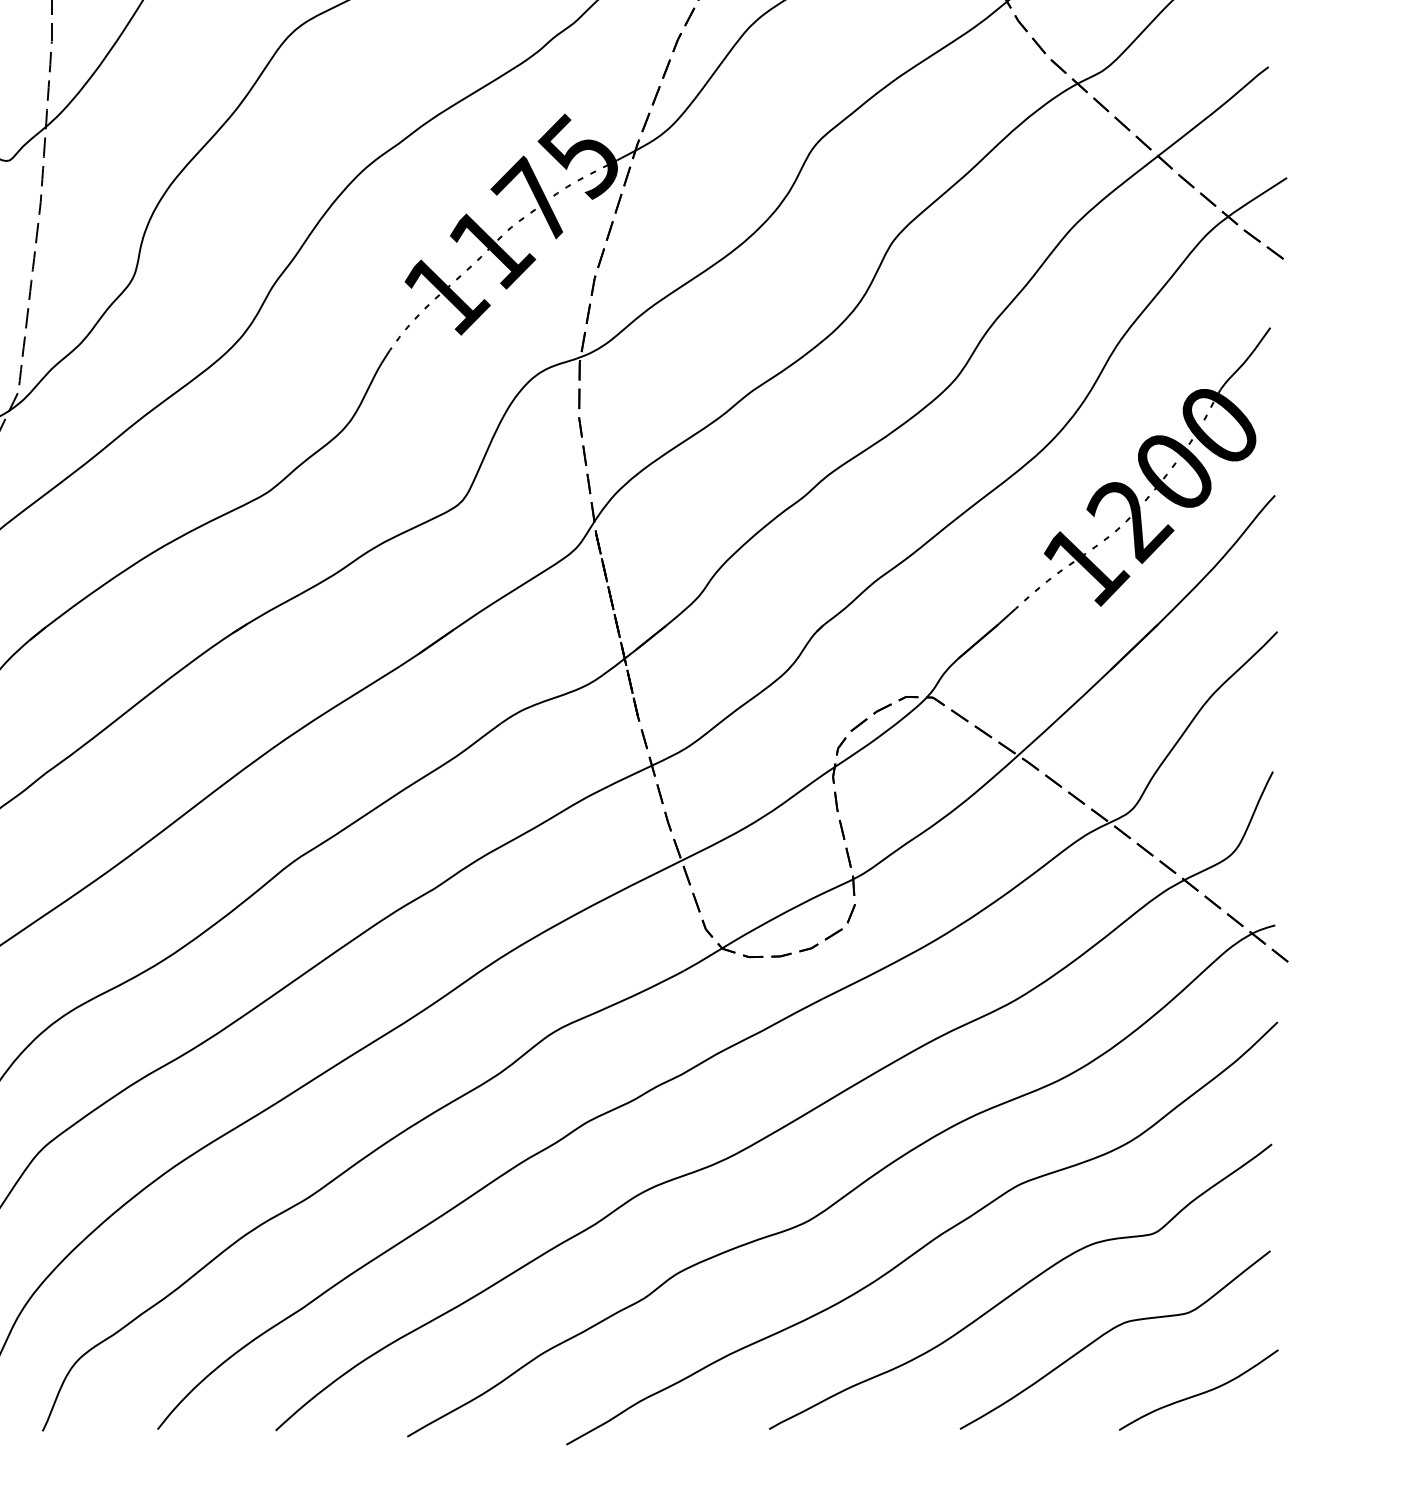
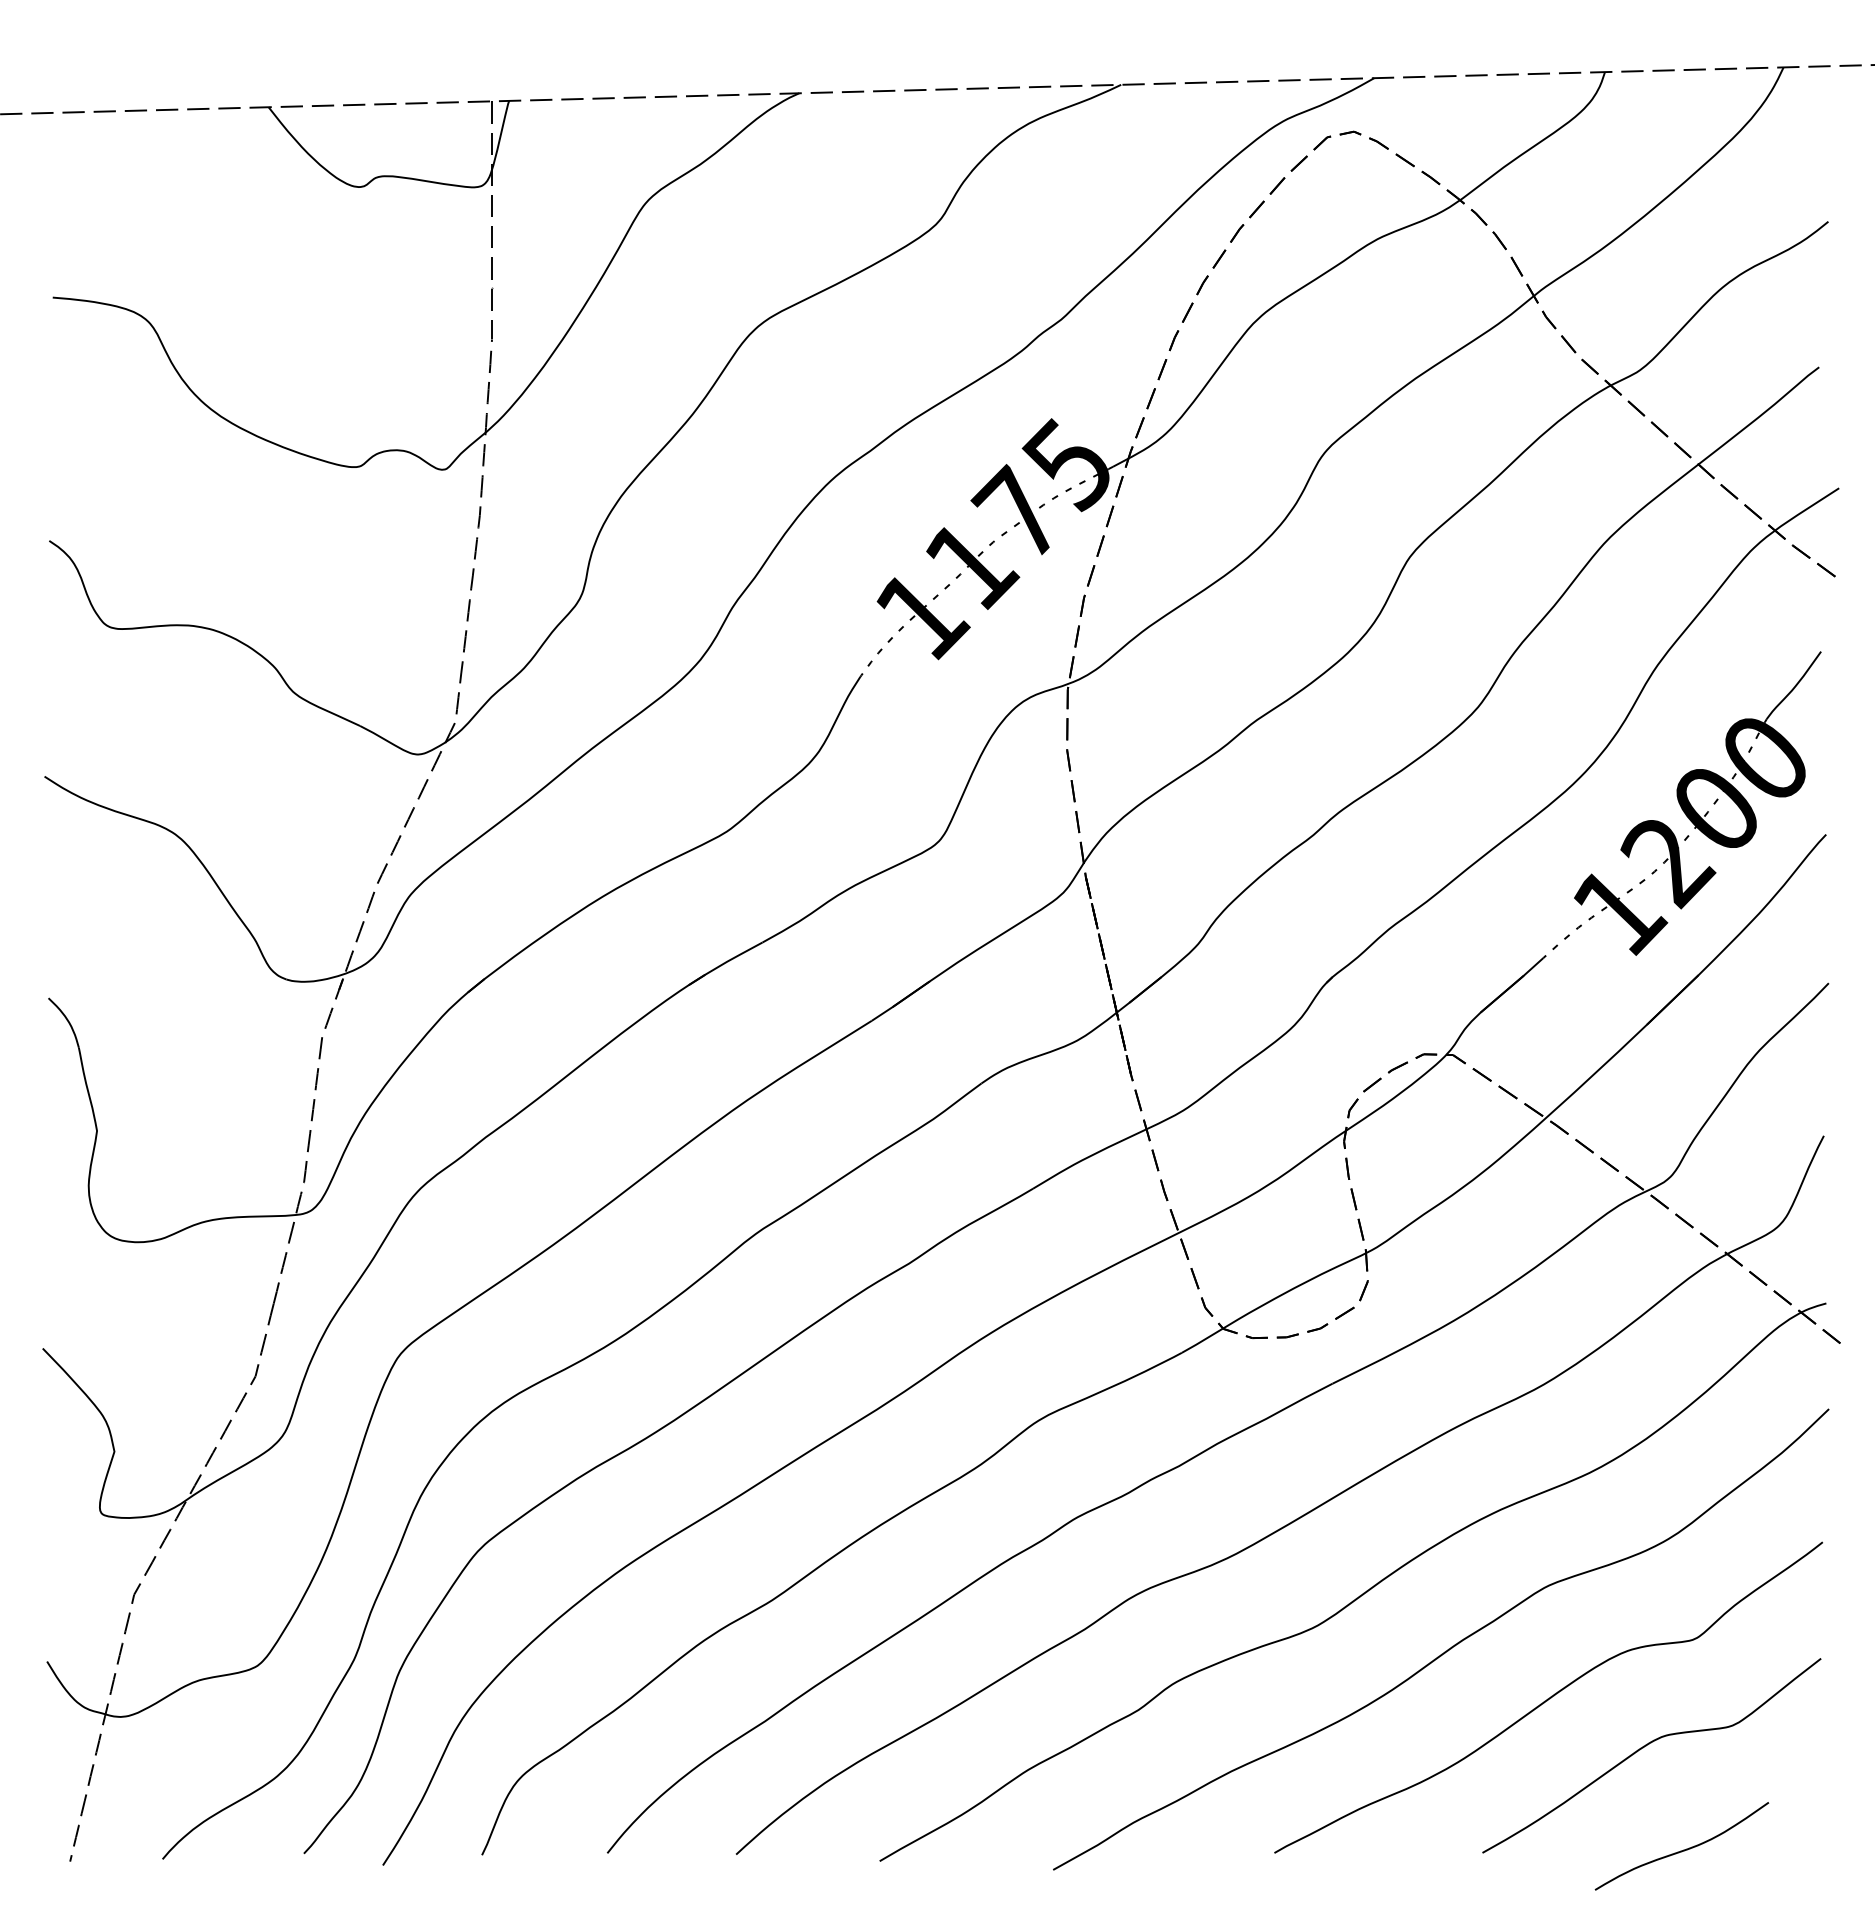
curve: (1200, 1393) -> (1683, 1849), moved

